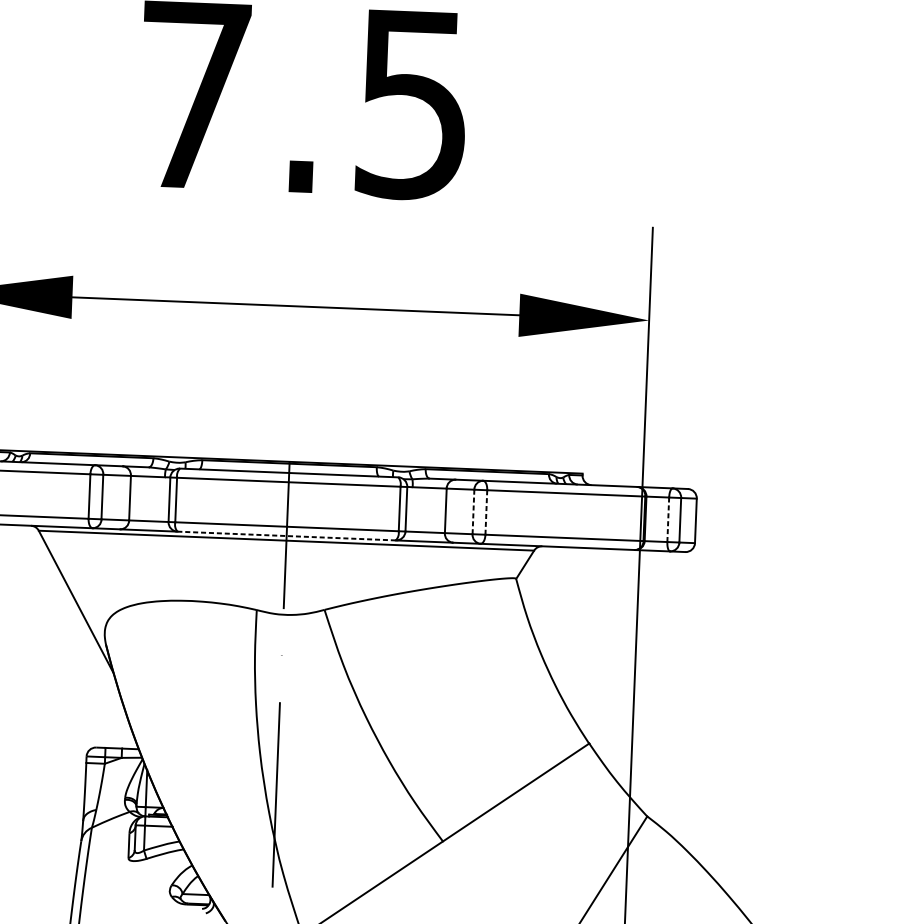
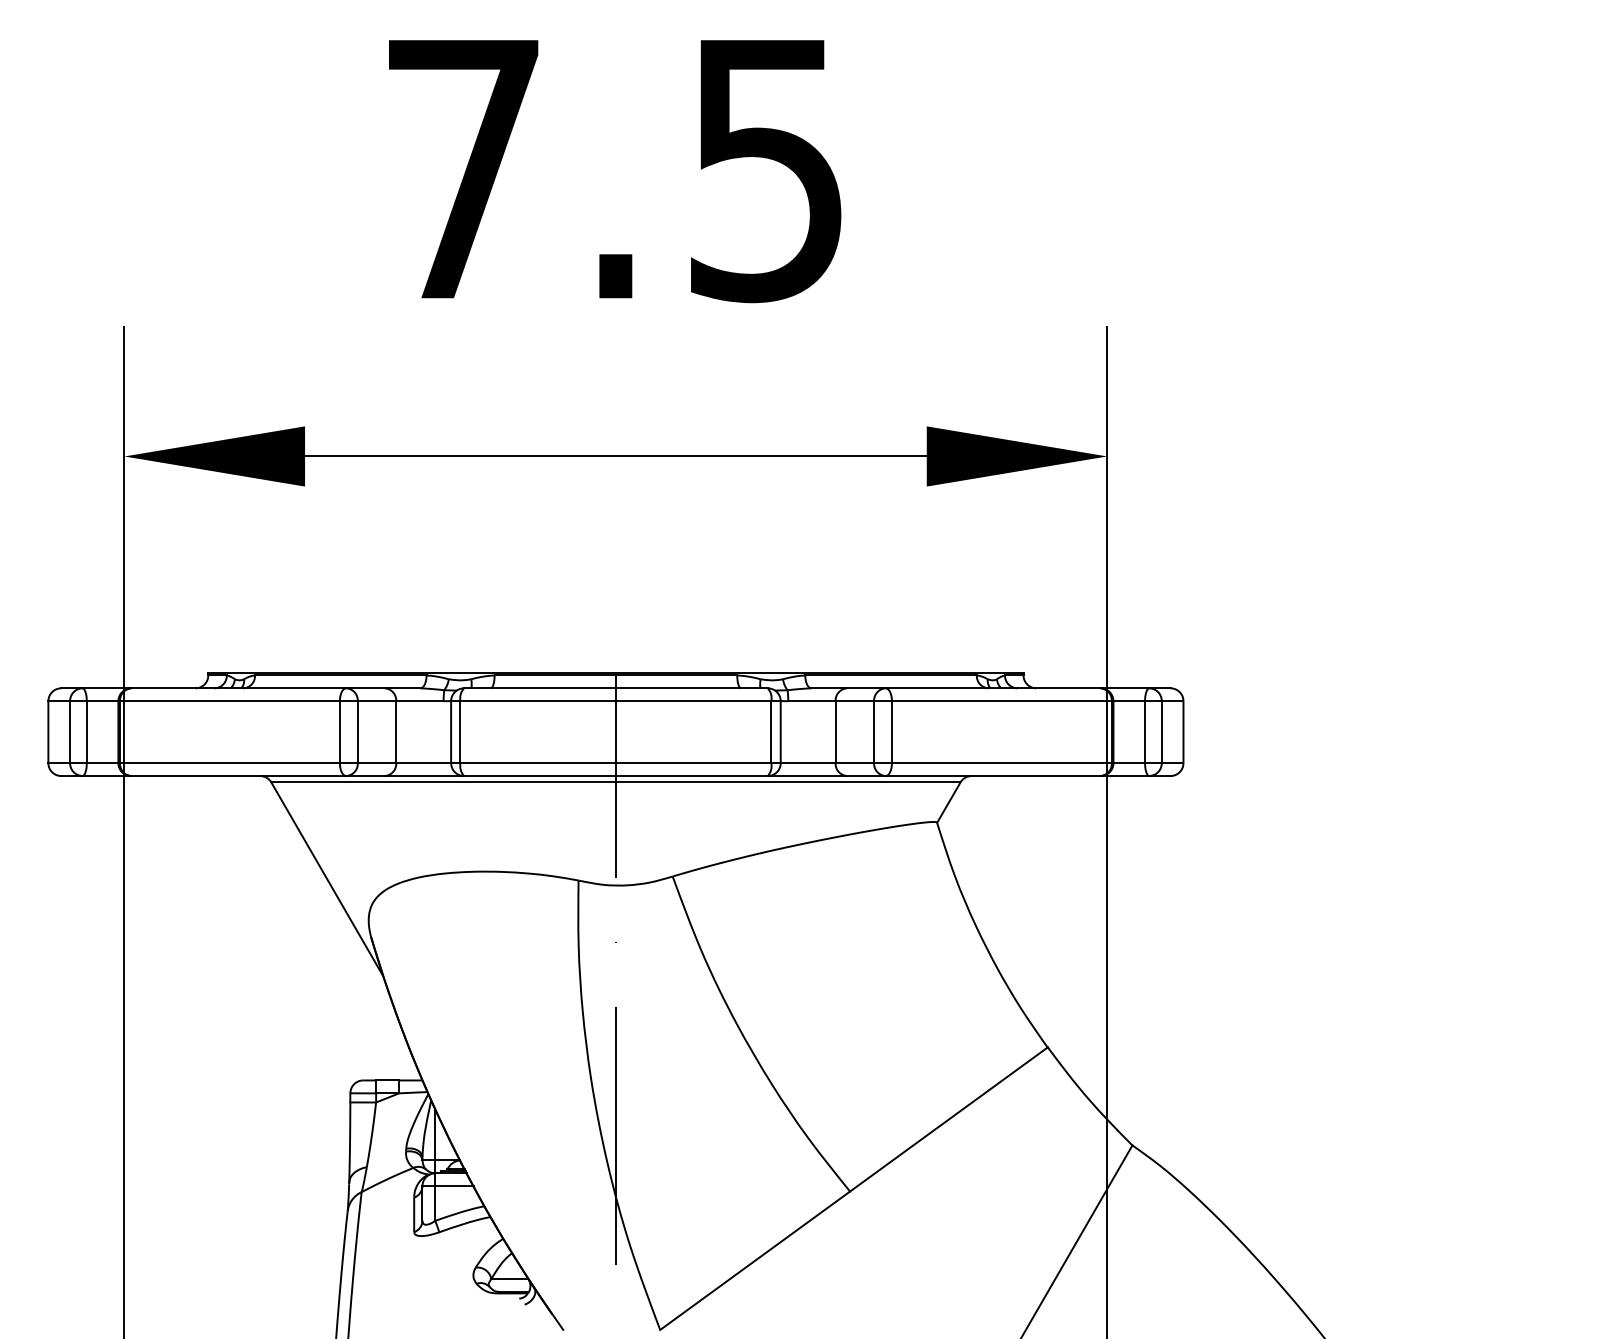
line: (473, 512) -> (874, 732), dashed -> solid
line: (486, 512) -> (891, 732), dashed -> solid
line: (668, 520) -> (1145, 732), dashed -> solid
line: (286, 536) -> (615, 776), dashed -> solid

